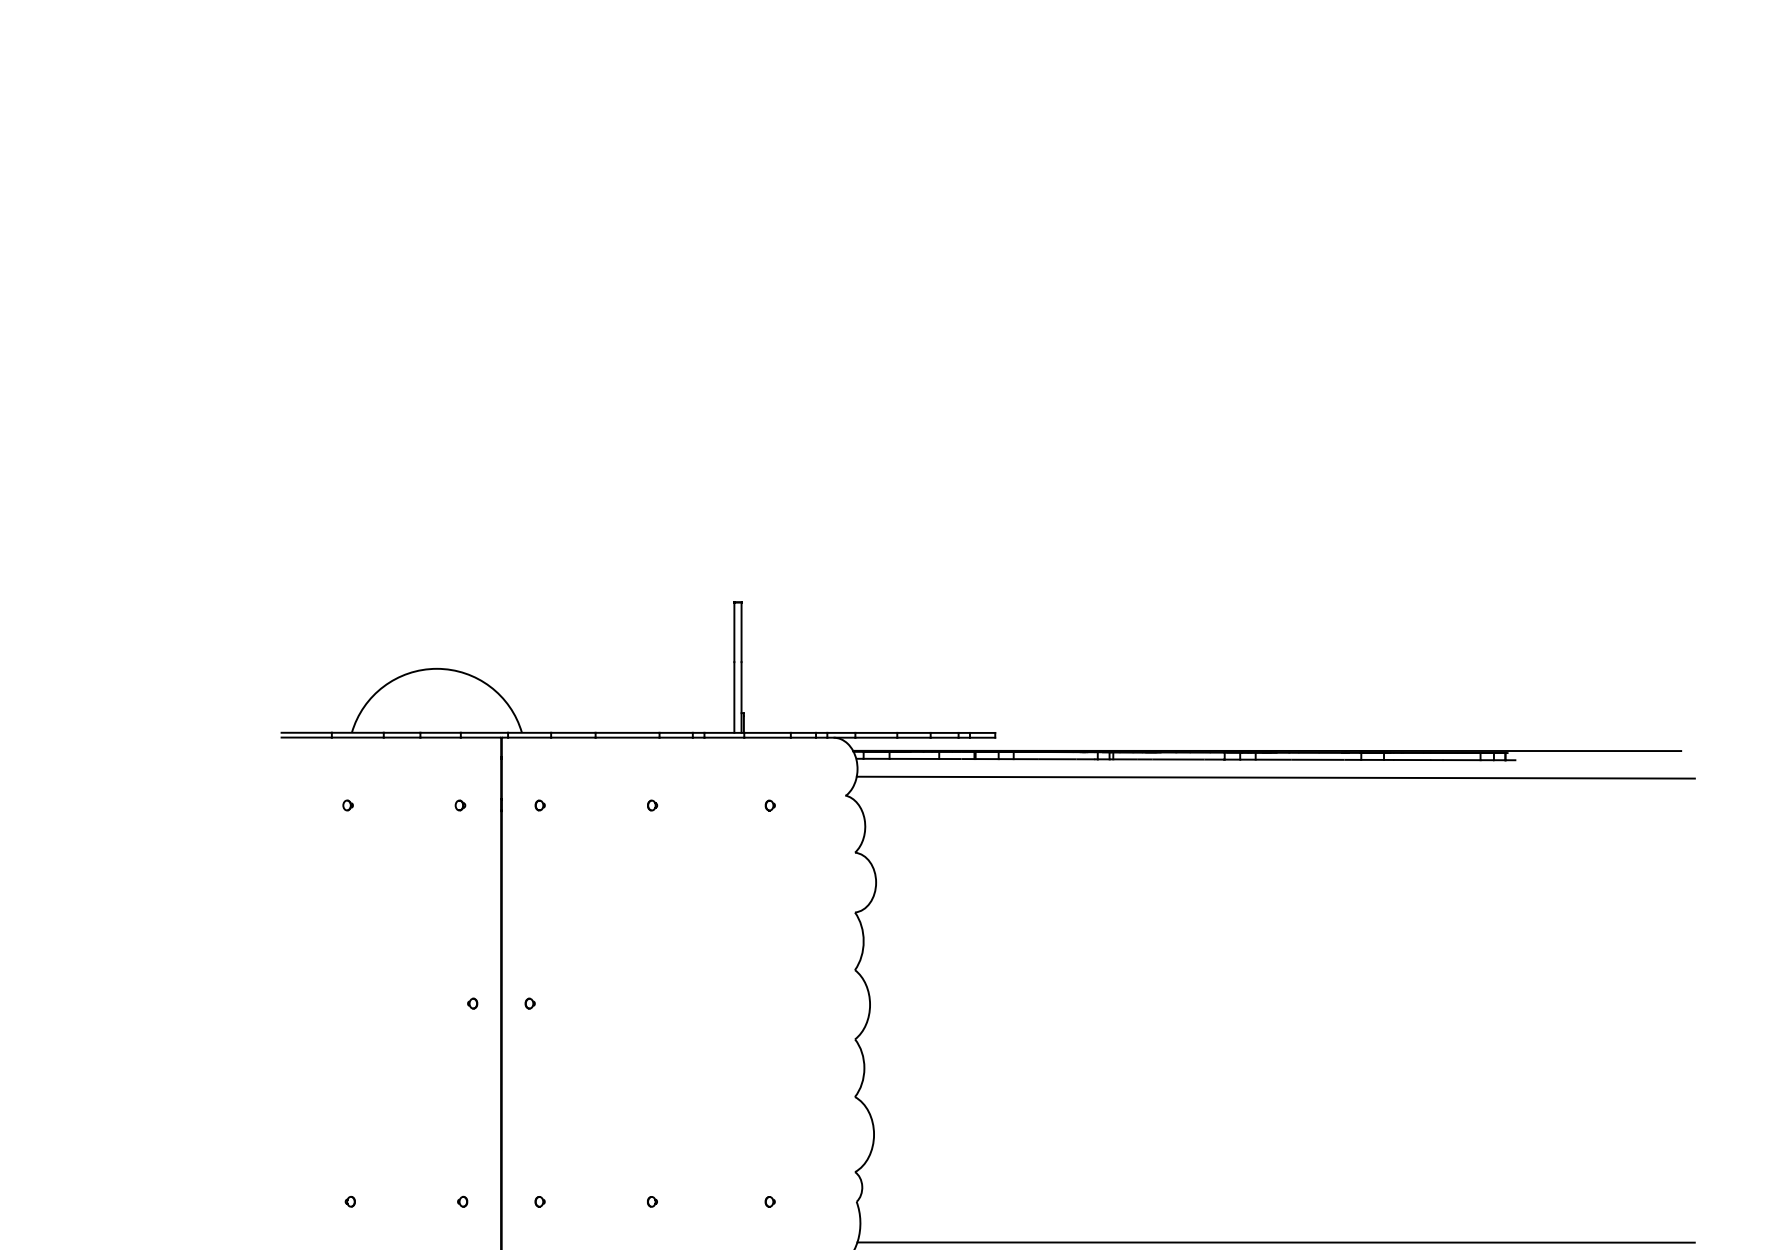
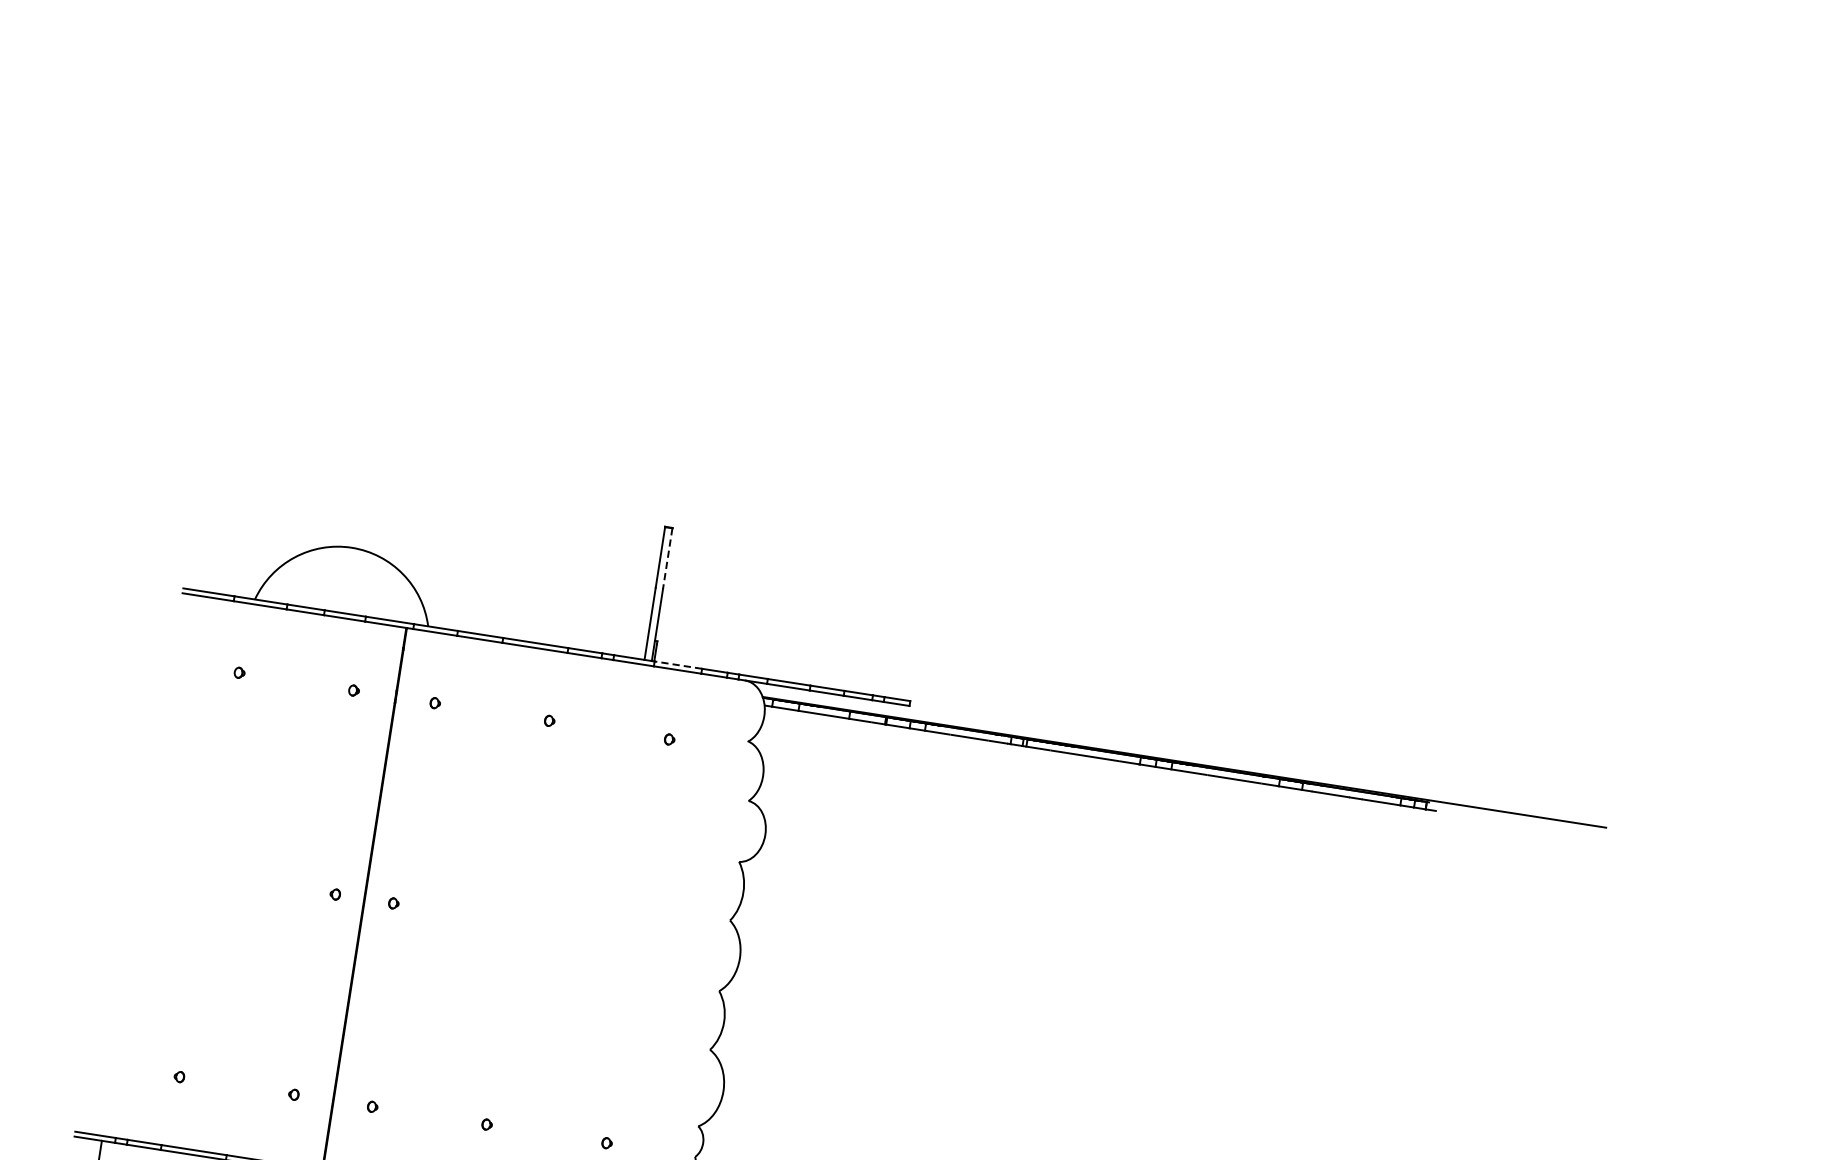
line: (741, 632) -> (667, 558), solid -> dashed
line: (767, 732) -> (678, 664), solid -> dashed
line: (1275, 777) -> (1188, 790), removed

